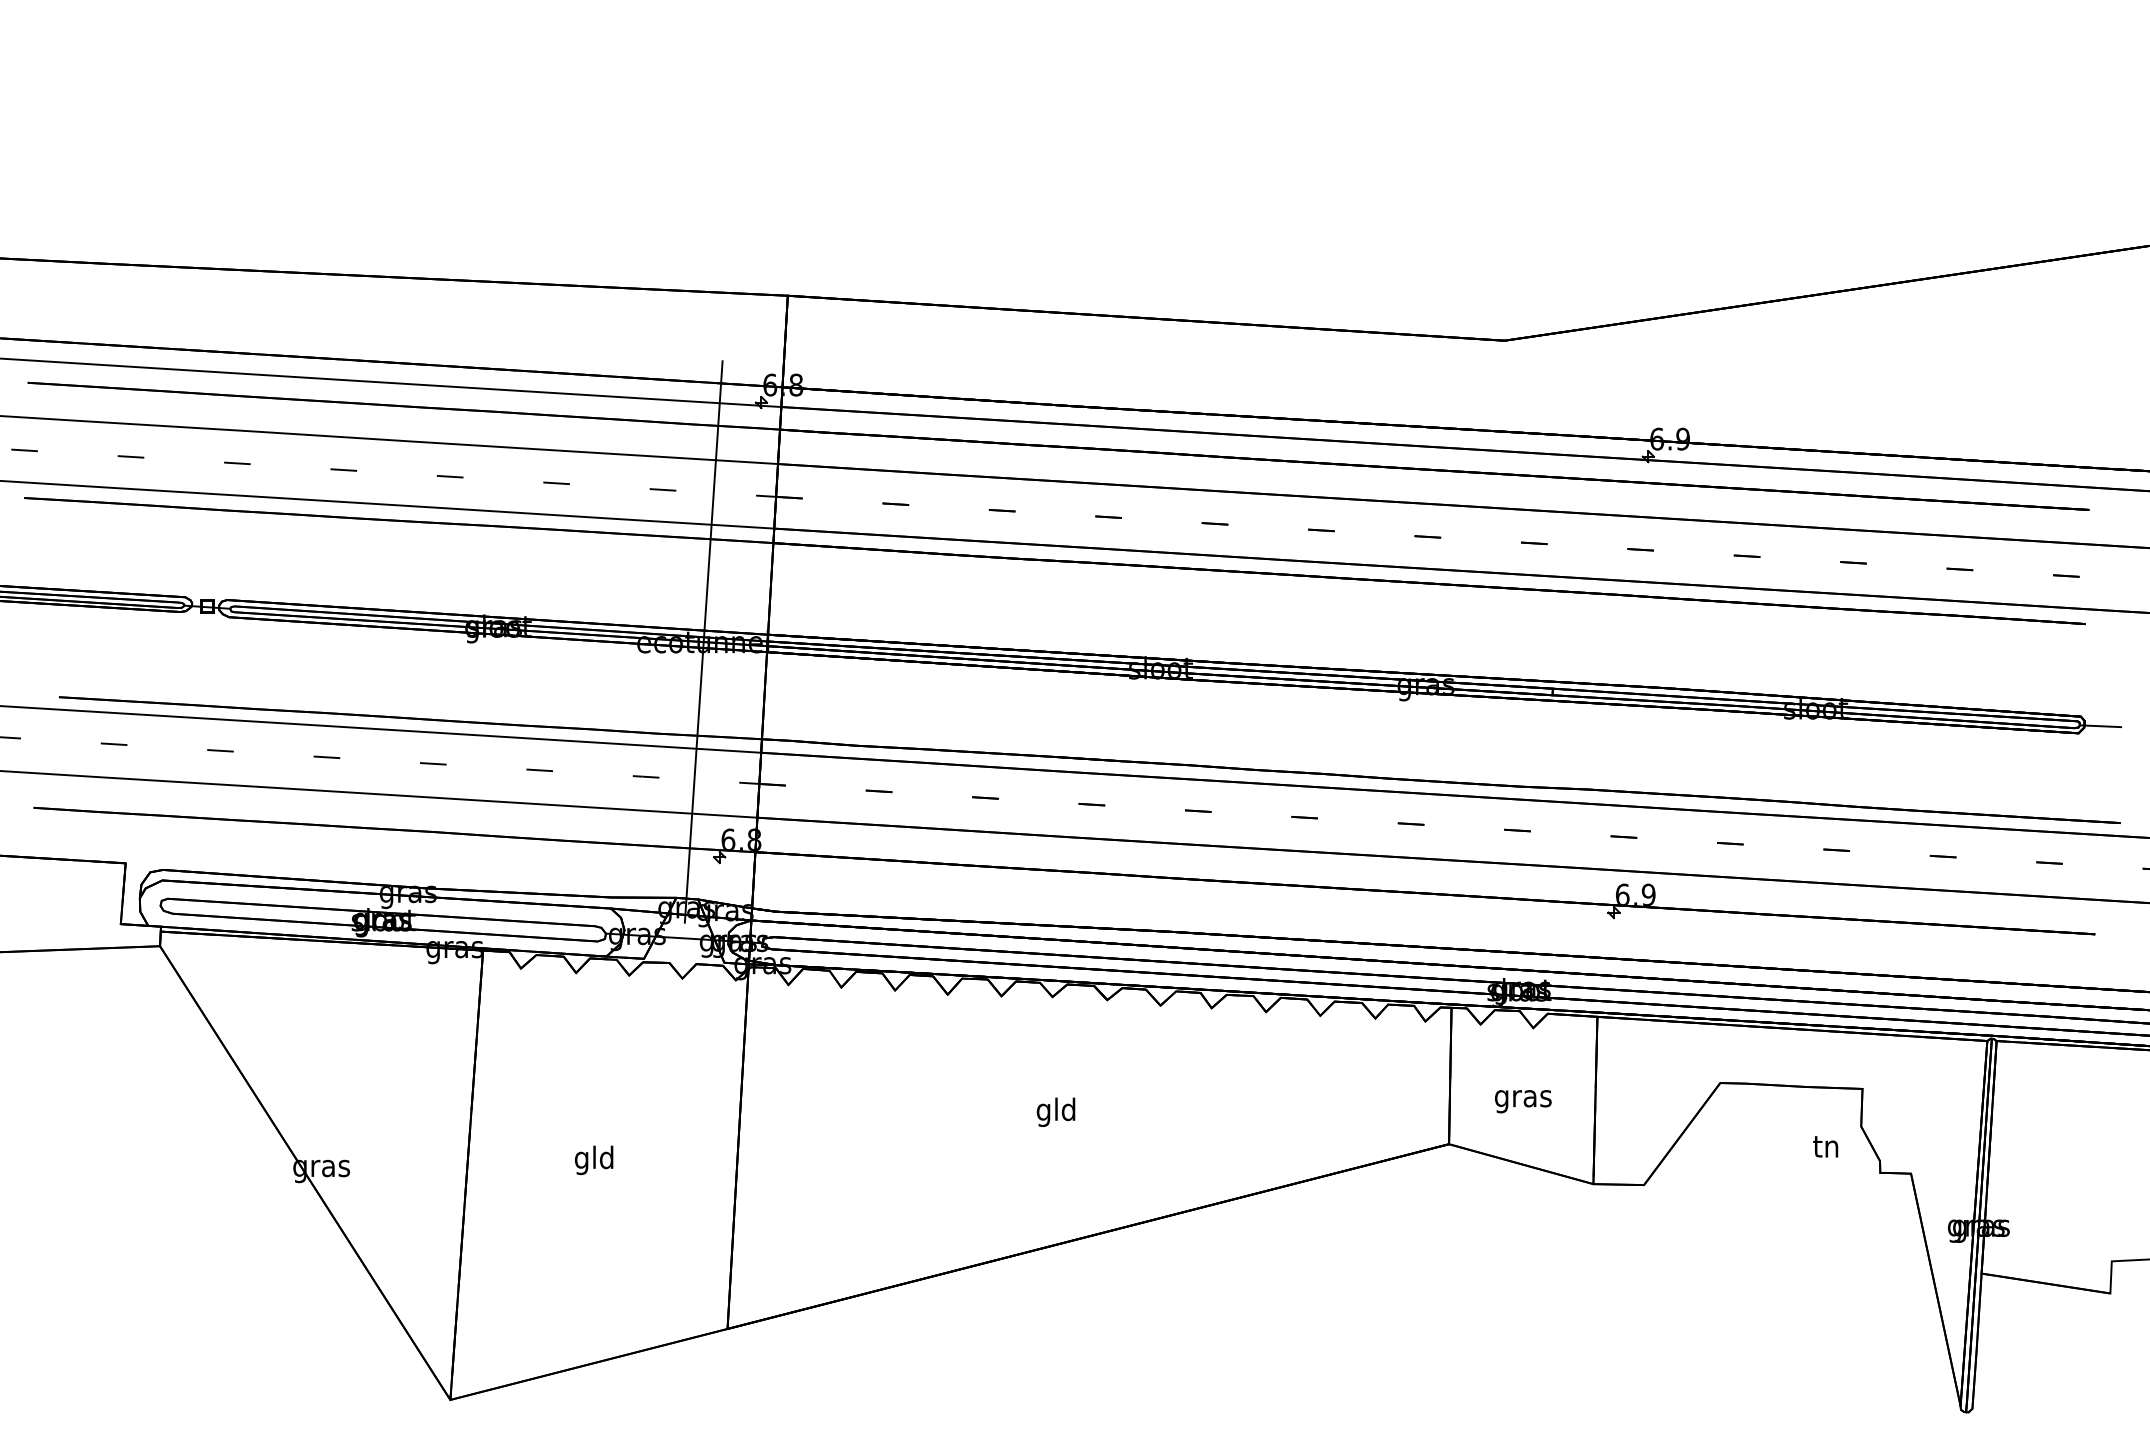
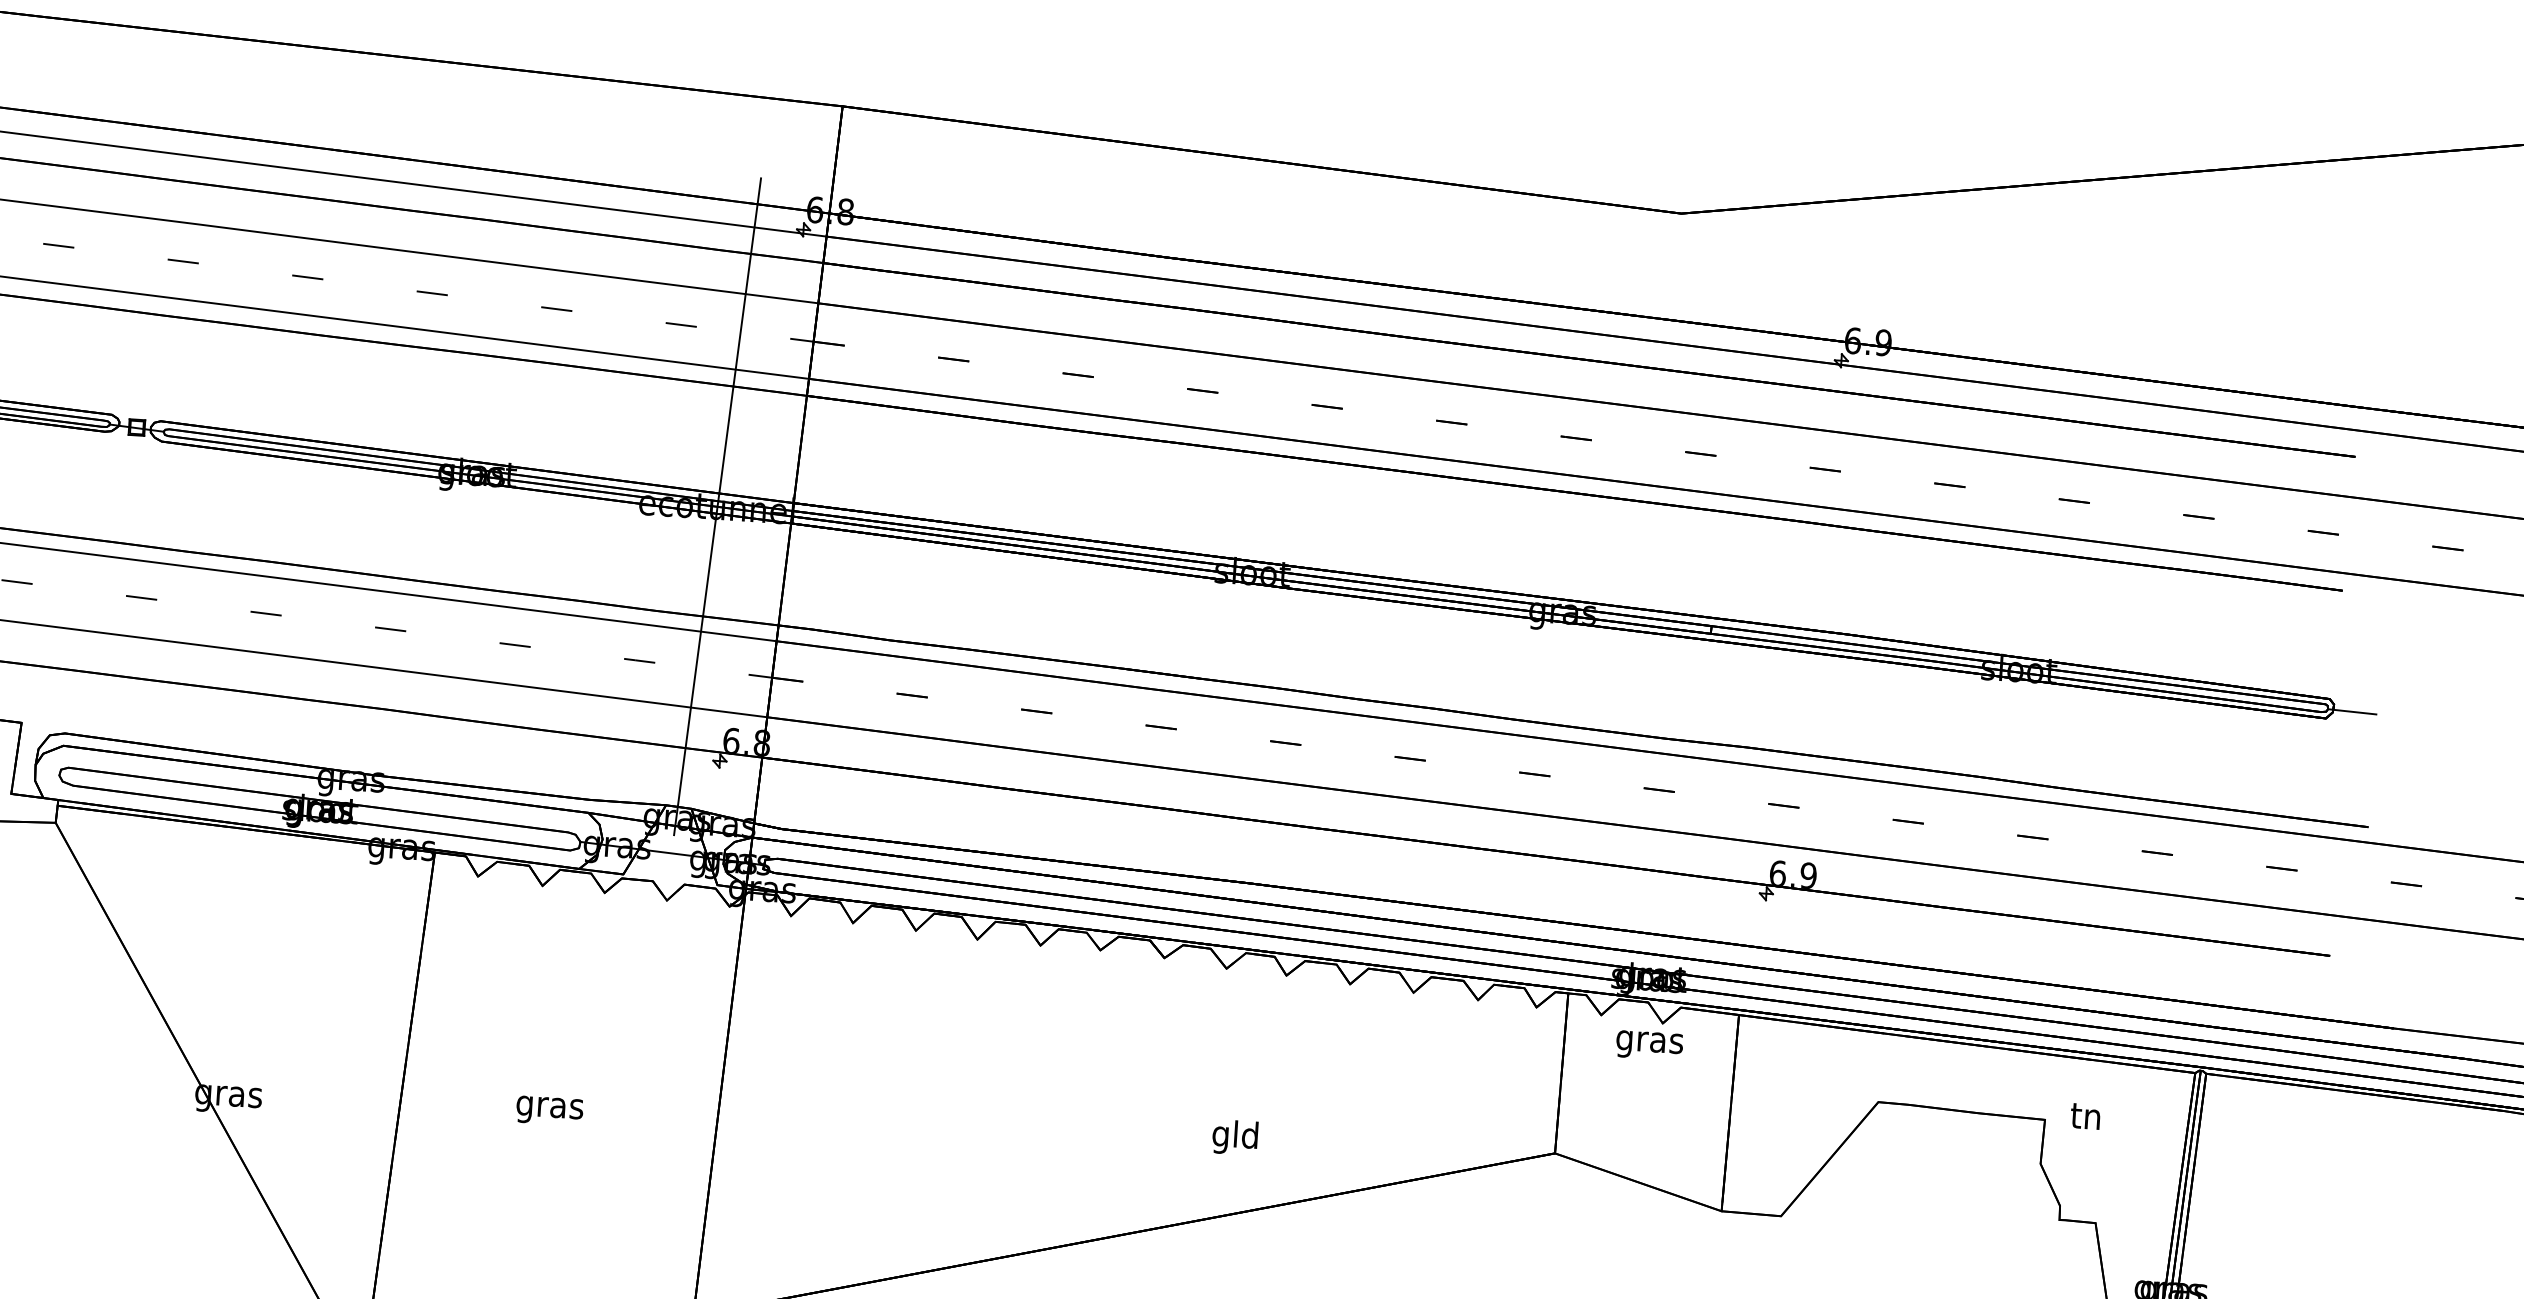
text: (1523, 1101) -> (1649, 1045), moved
text: (1055, 1111) -> (1234, 1136), moved
text: (1825, 1146) -> (2085, 1116), moved
text: (594, 1160) -> (549, 1107), gld -> gras

